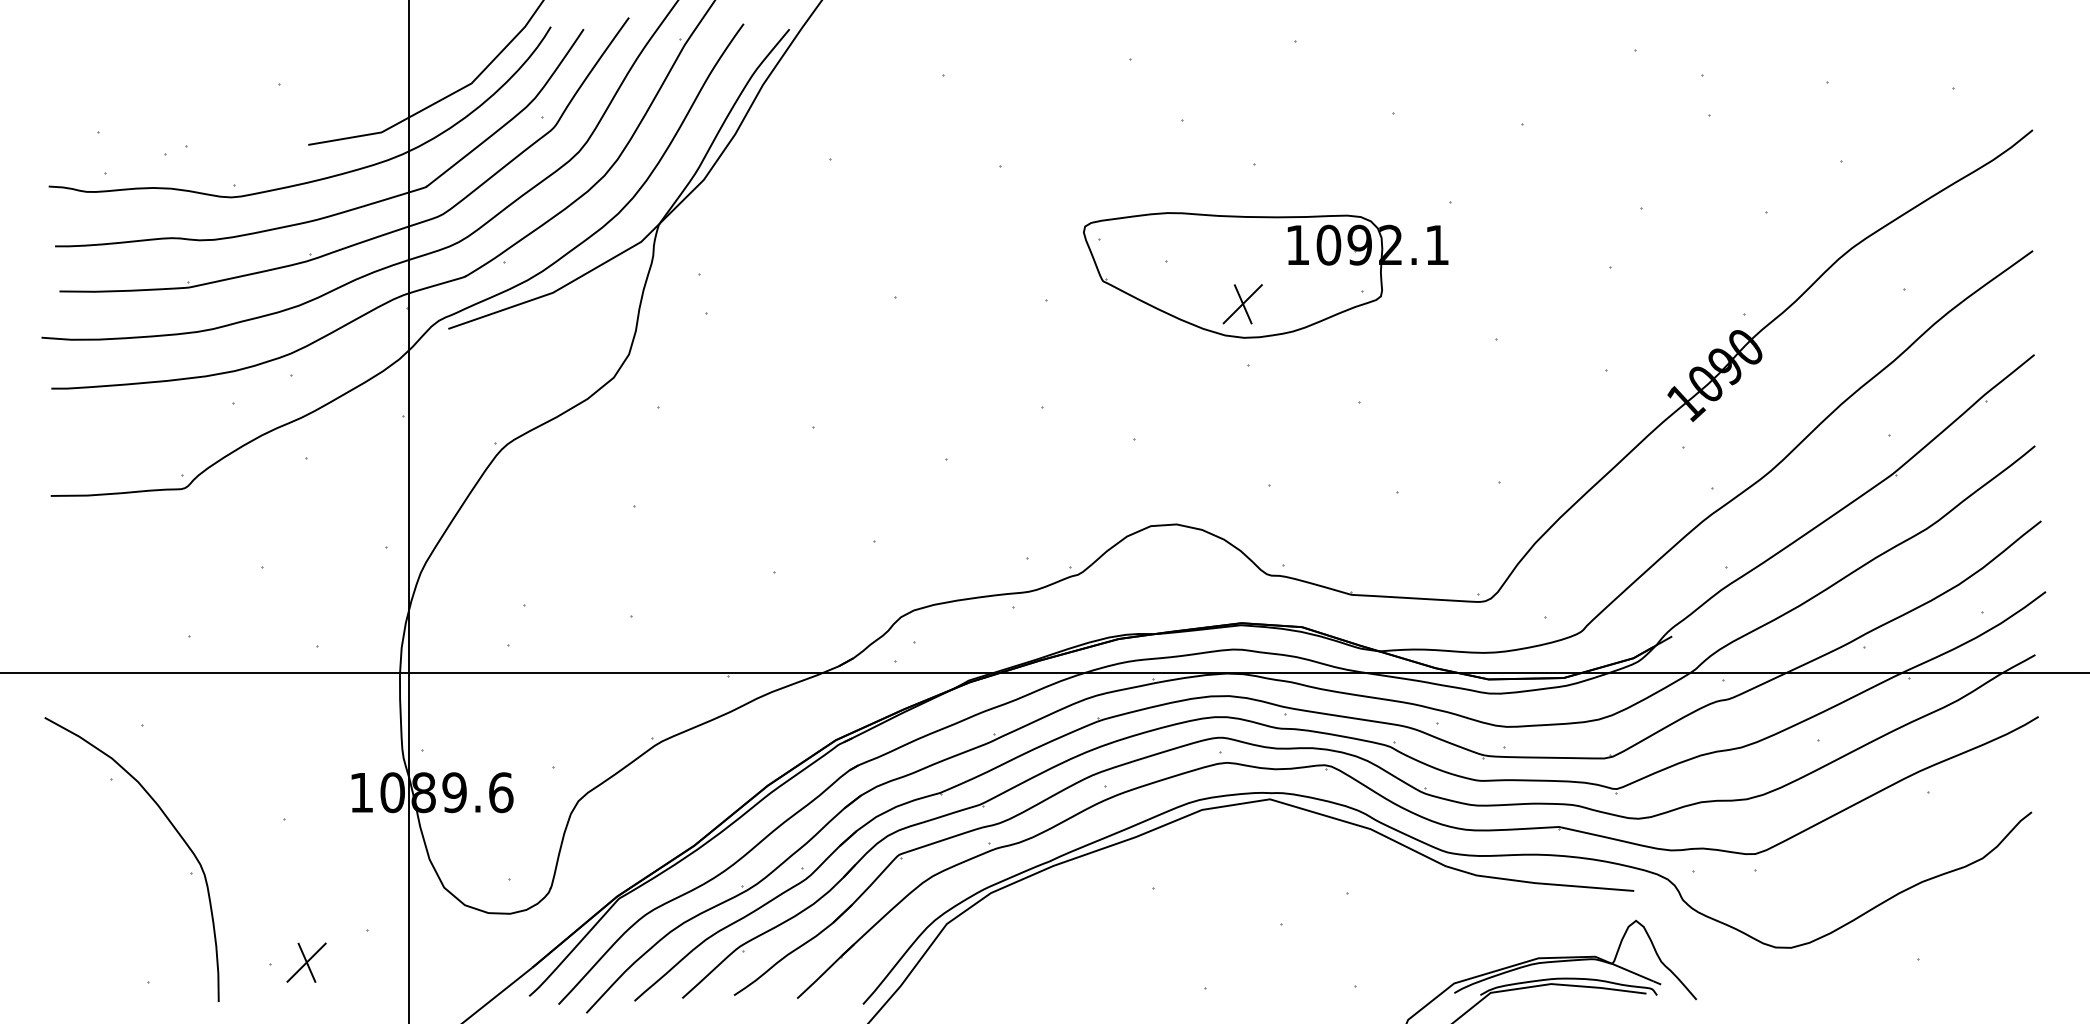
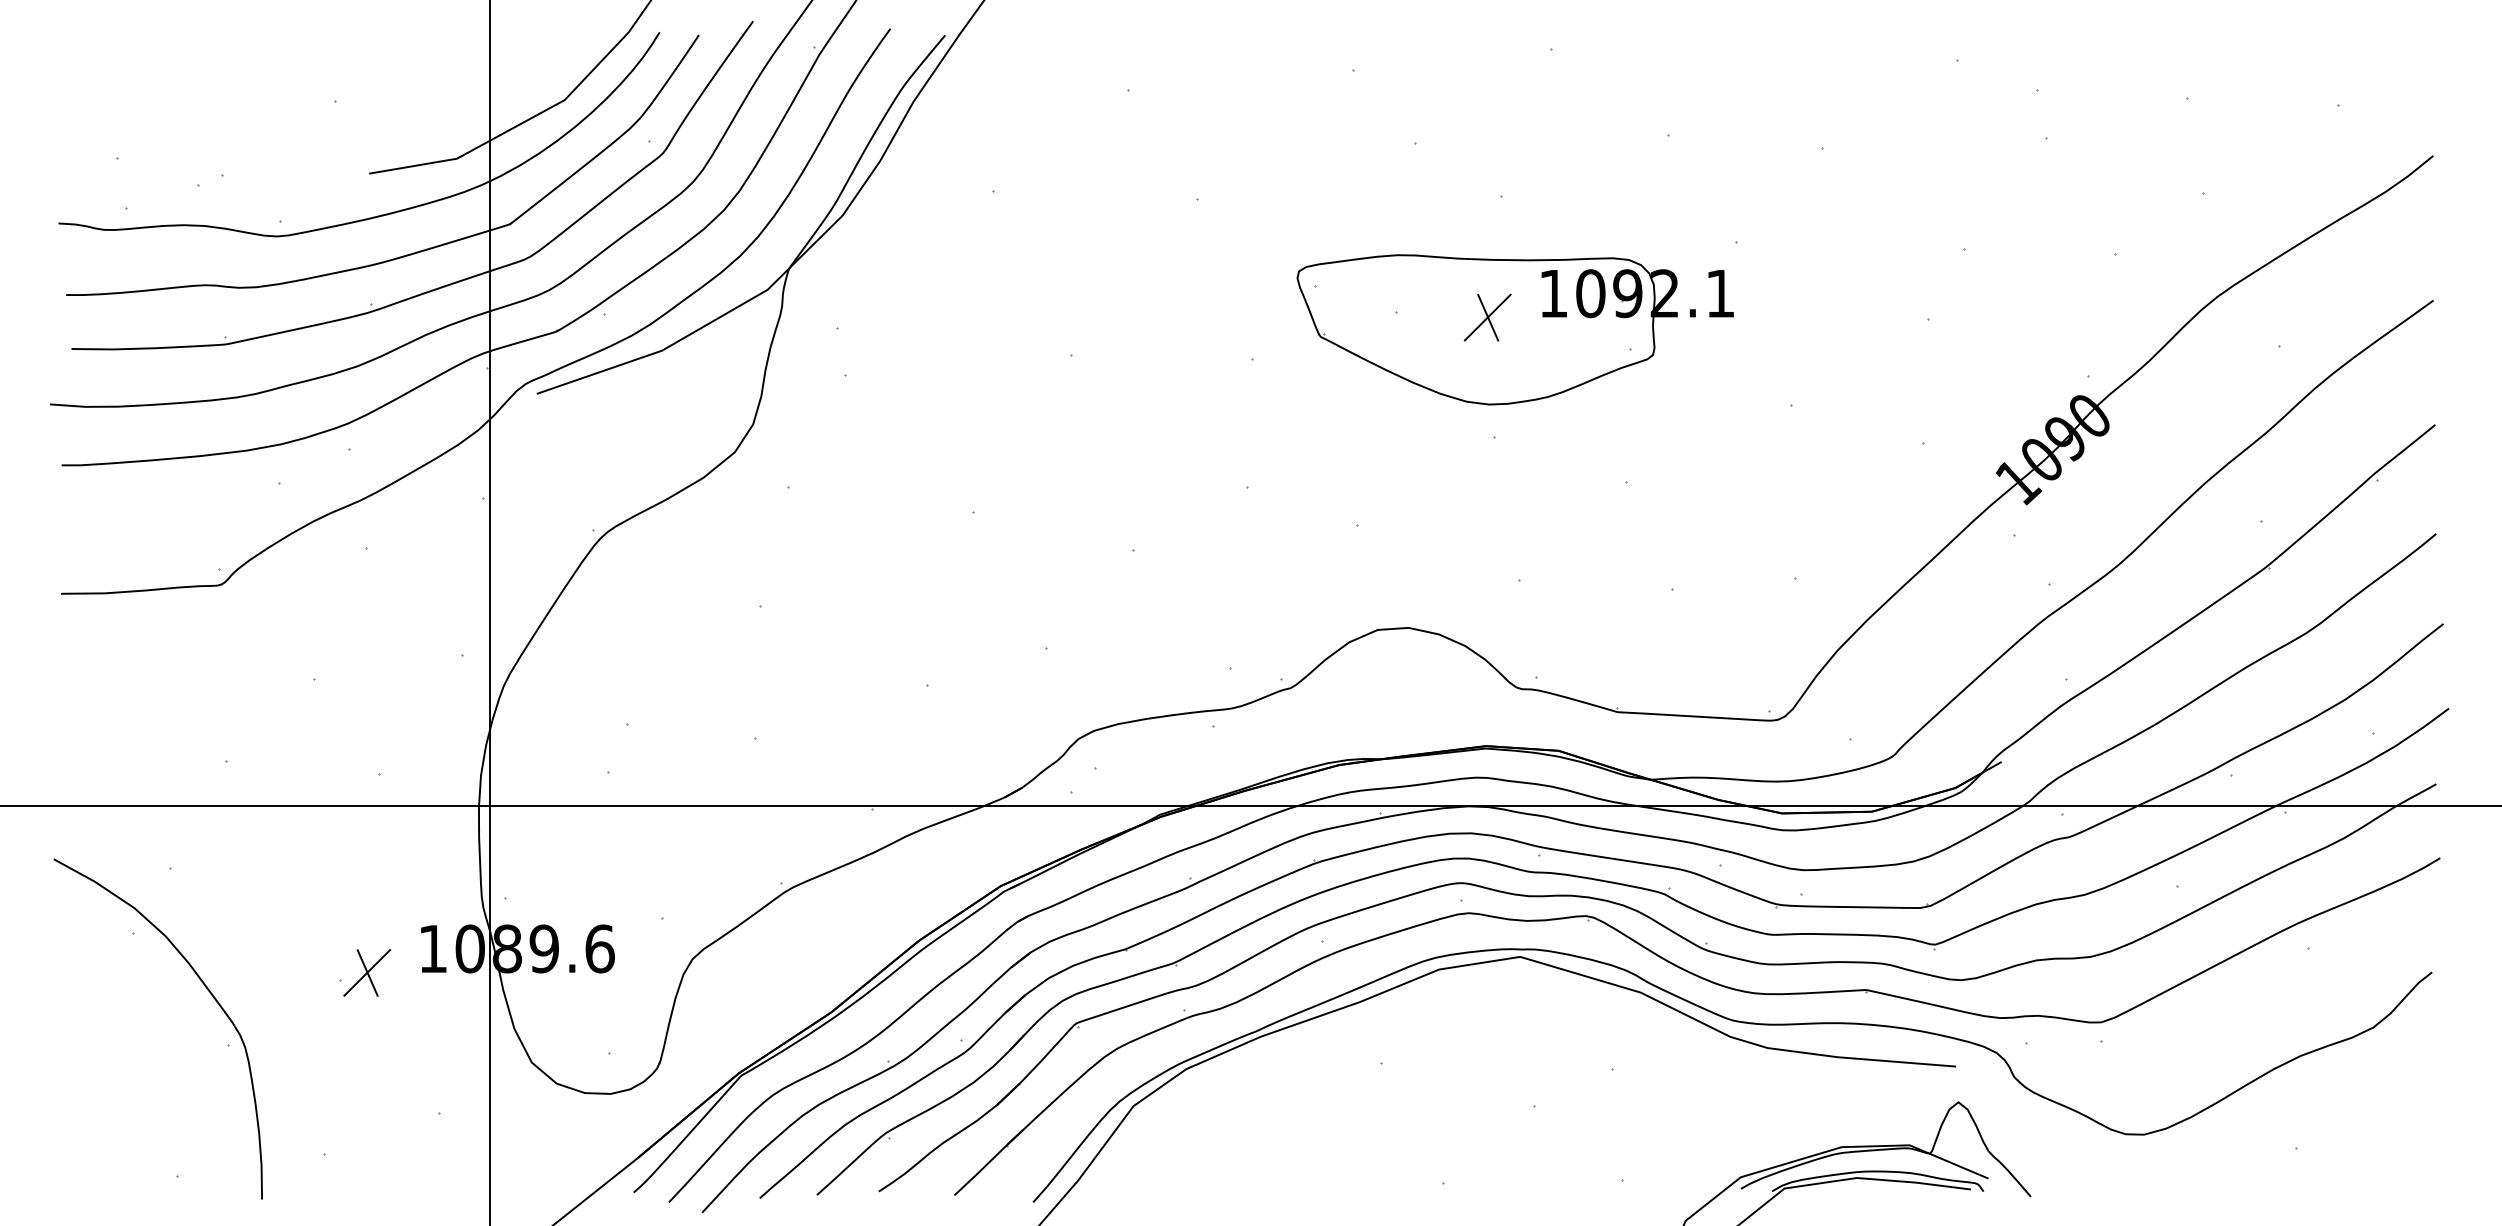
part: (1242, 304) -> (1487, 317), moved
part: (306, 962) -> (367, 972), moved

